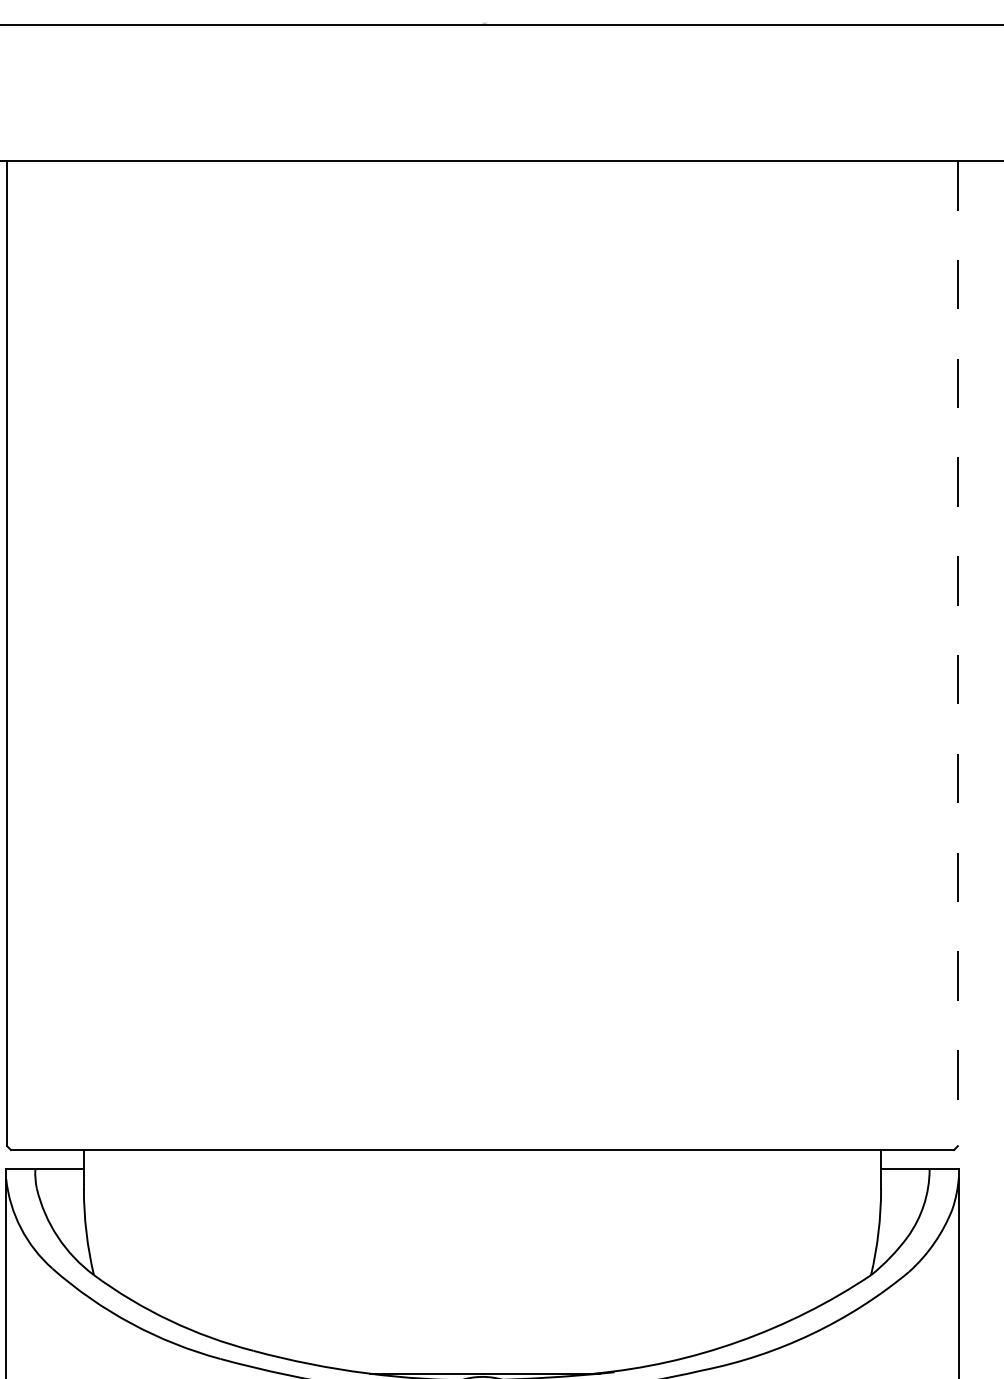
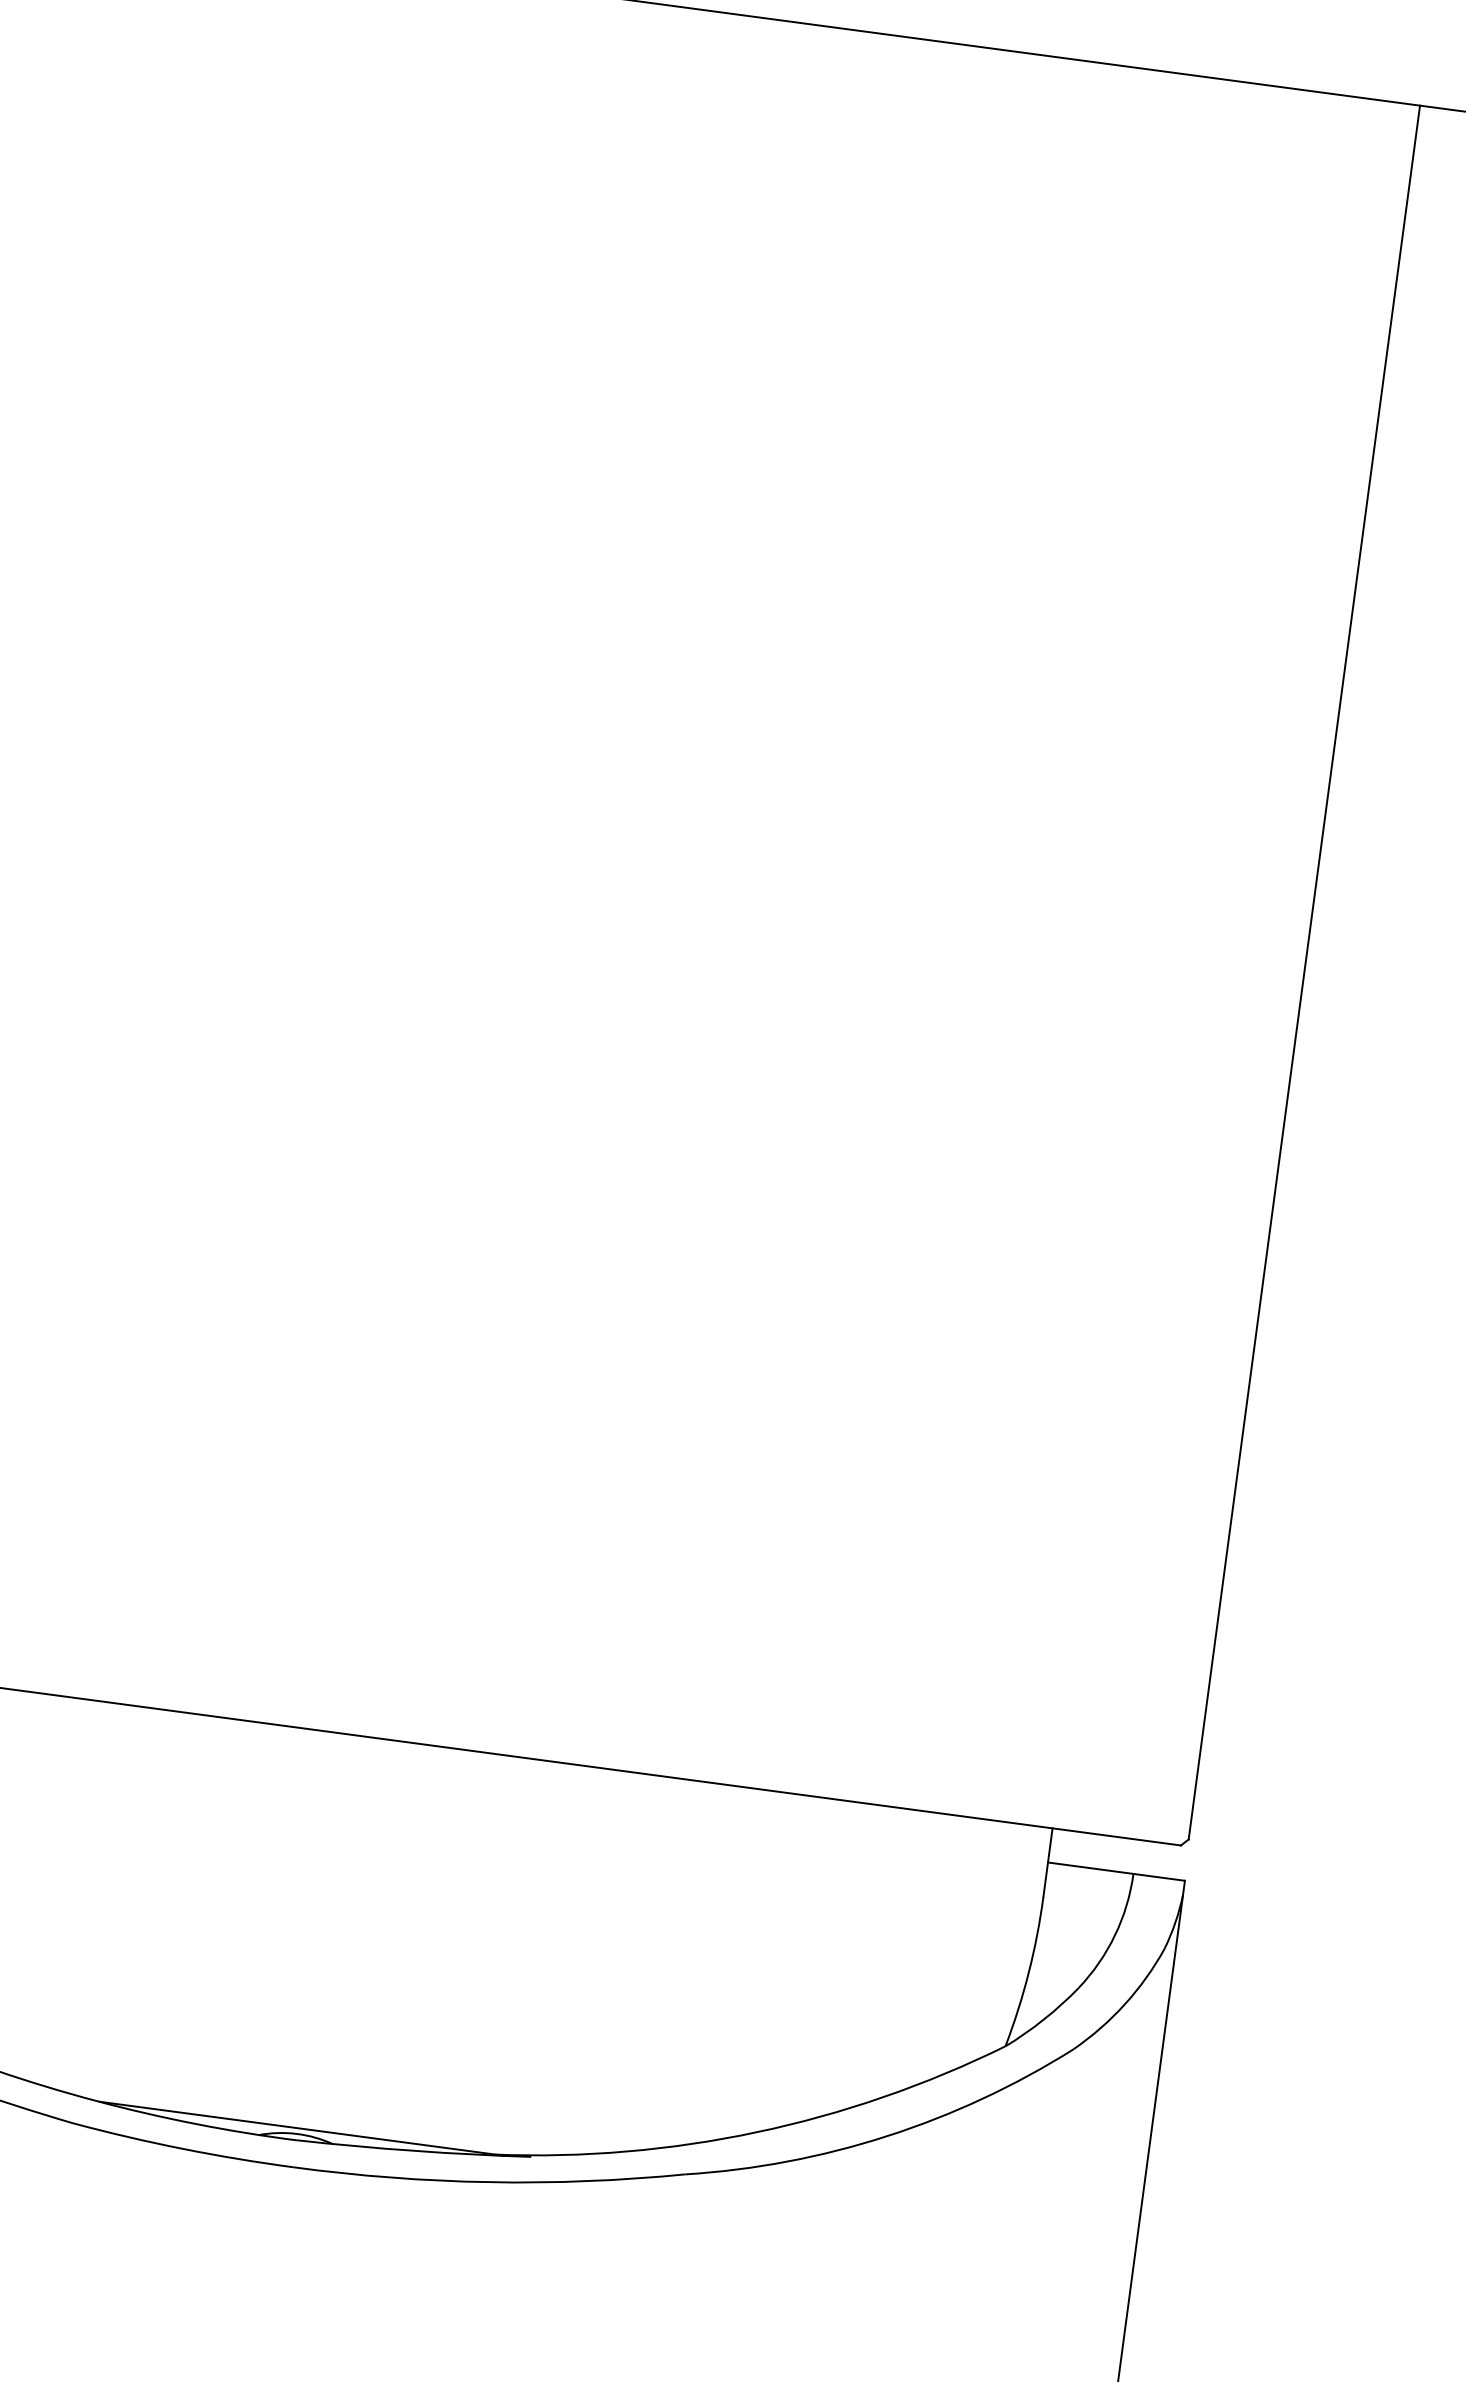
line: (957, 654) -> (1303, 973), dashed -> solid

